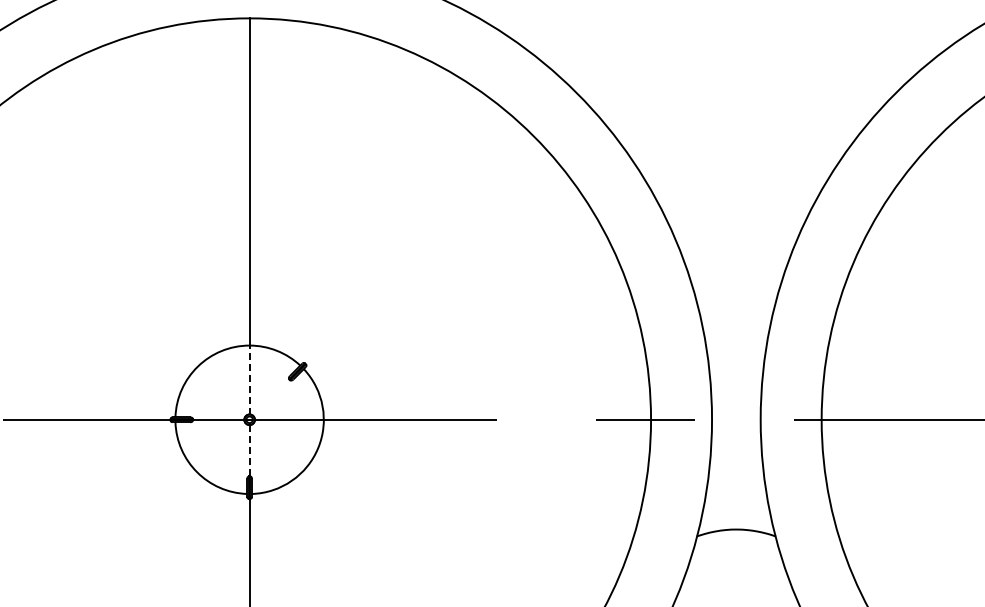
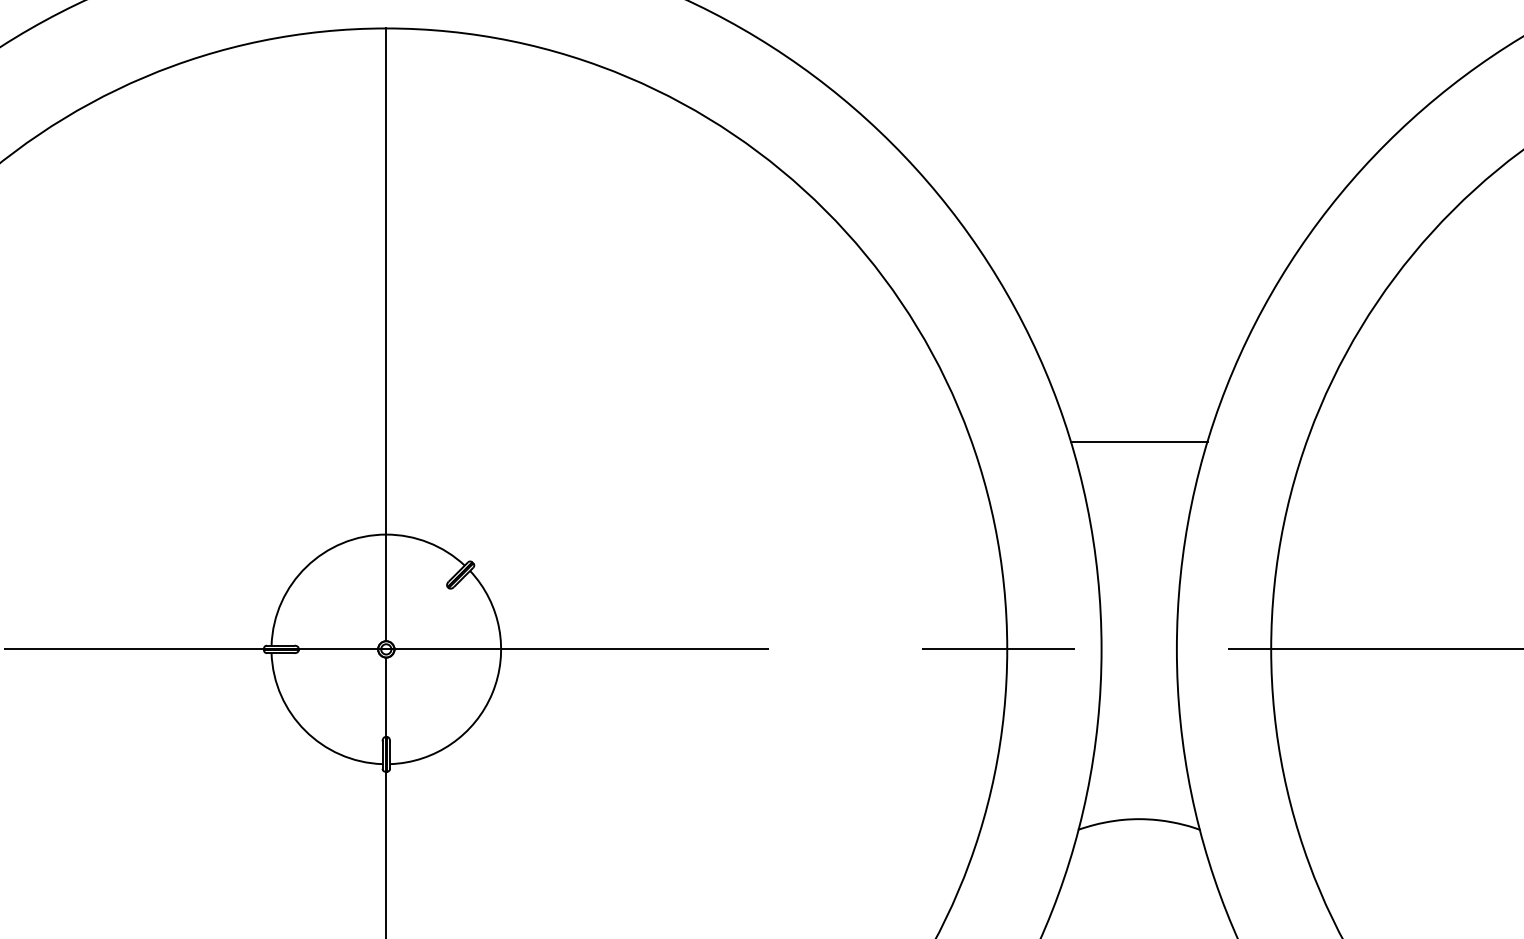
line: (736, 285) -> (1139, 441), added
line: (249, 379) -> (386, 587), dashed -> solid
line: (249, 450) -> (386, 696), dashed -> solid

